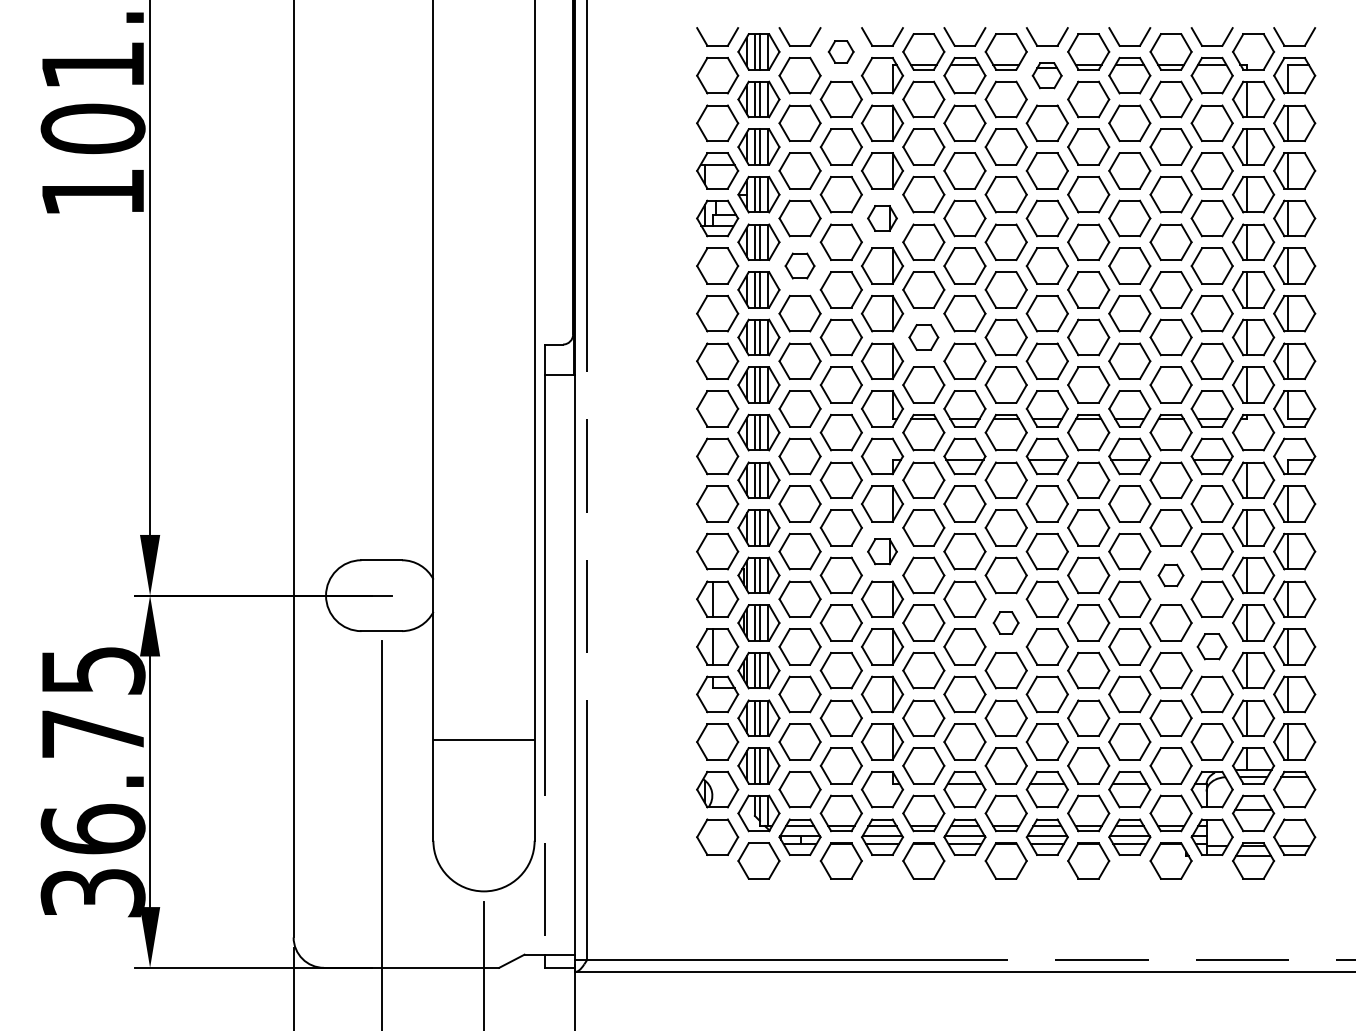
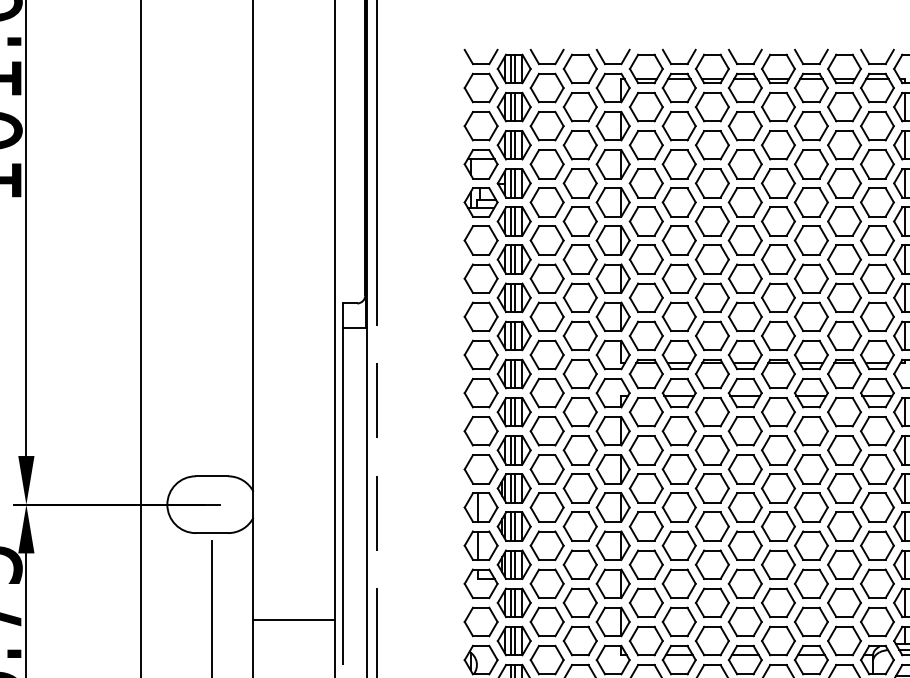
part: (840, 51) -> (579, 68), size x1.67
part: (1046, 75) -> (744, 87), size x1.43
part: (882, 218) -> (613, 202), size x1.43
part: (799, 265) -> (546, 240), size x1.43
part: (923, 337) -> (646, 297), size x1.43
part: (882, 551) -> (613, 469), size x1.43
part: (1170, 575) -> (844, 488), size x1.67
part: (1005, 622) -> (711, 526), size x1.67
part: (1211, 646) -> (876, 545), size x1.43

